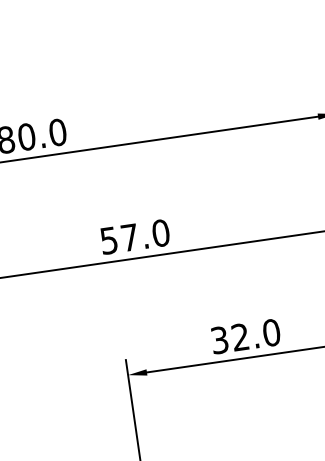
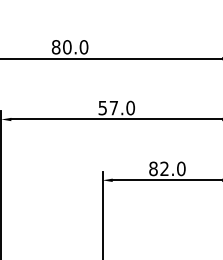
text: (219, 339) -> (153, 168), 32.0 -> 82.0

